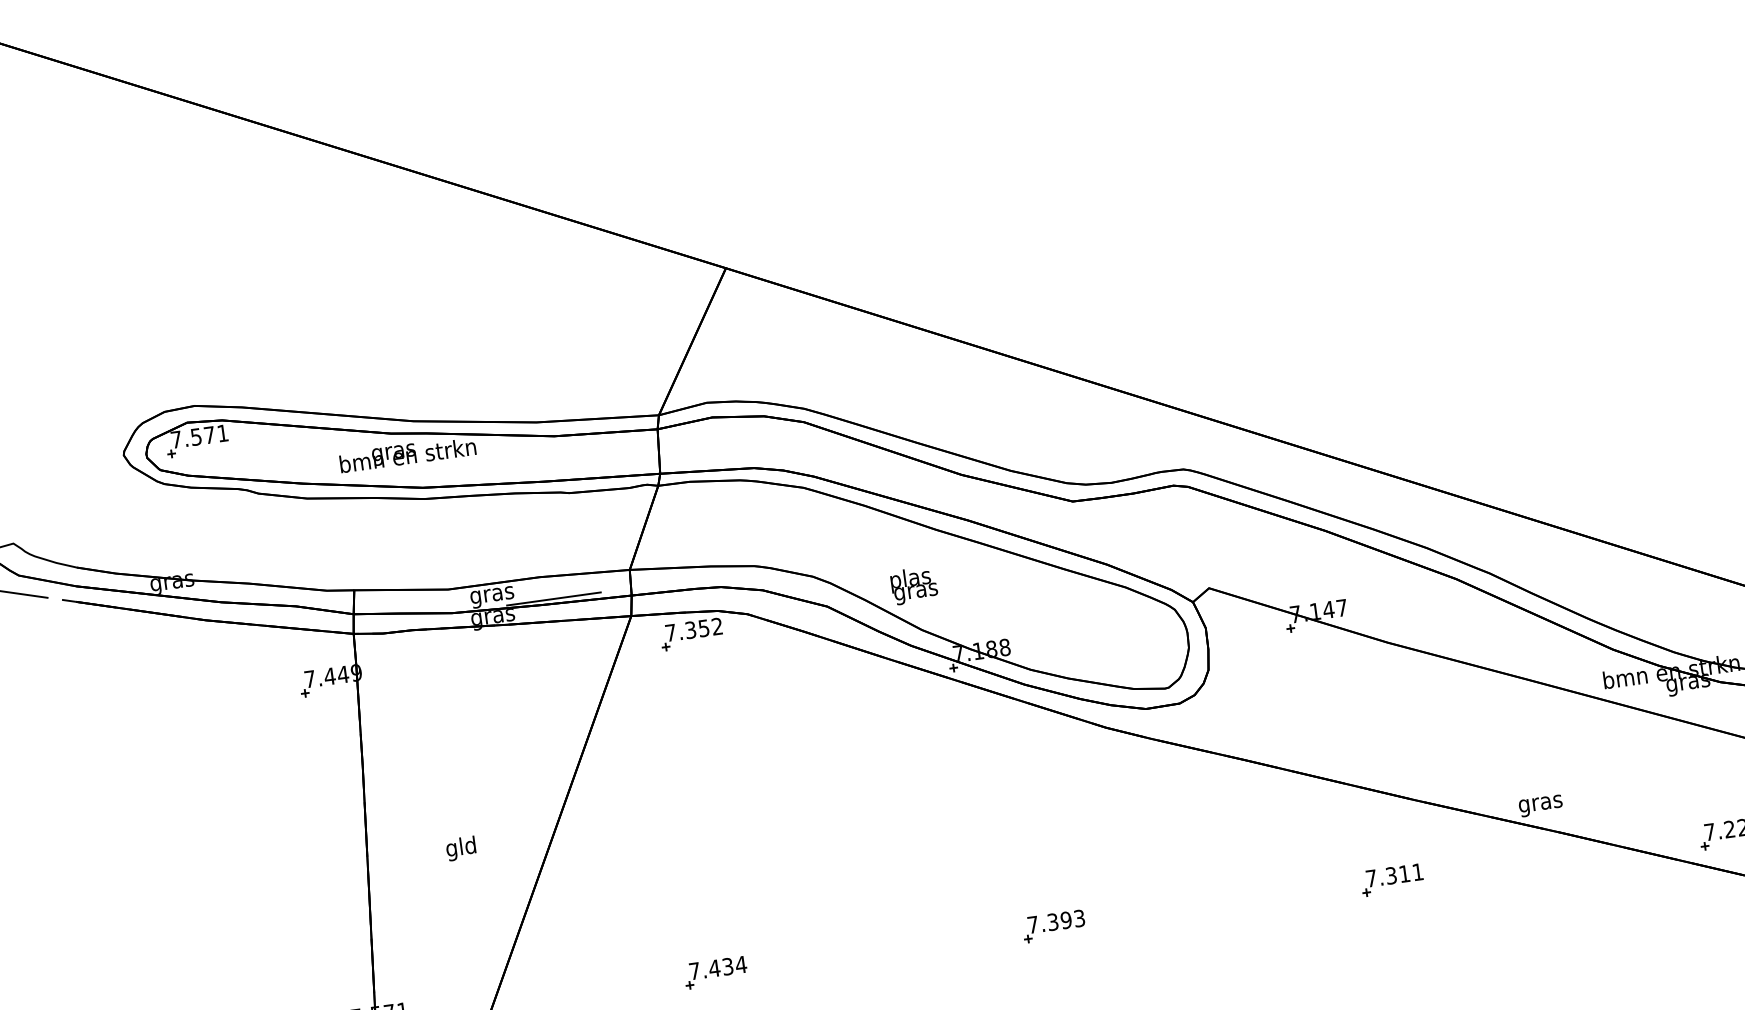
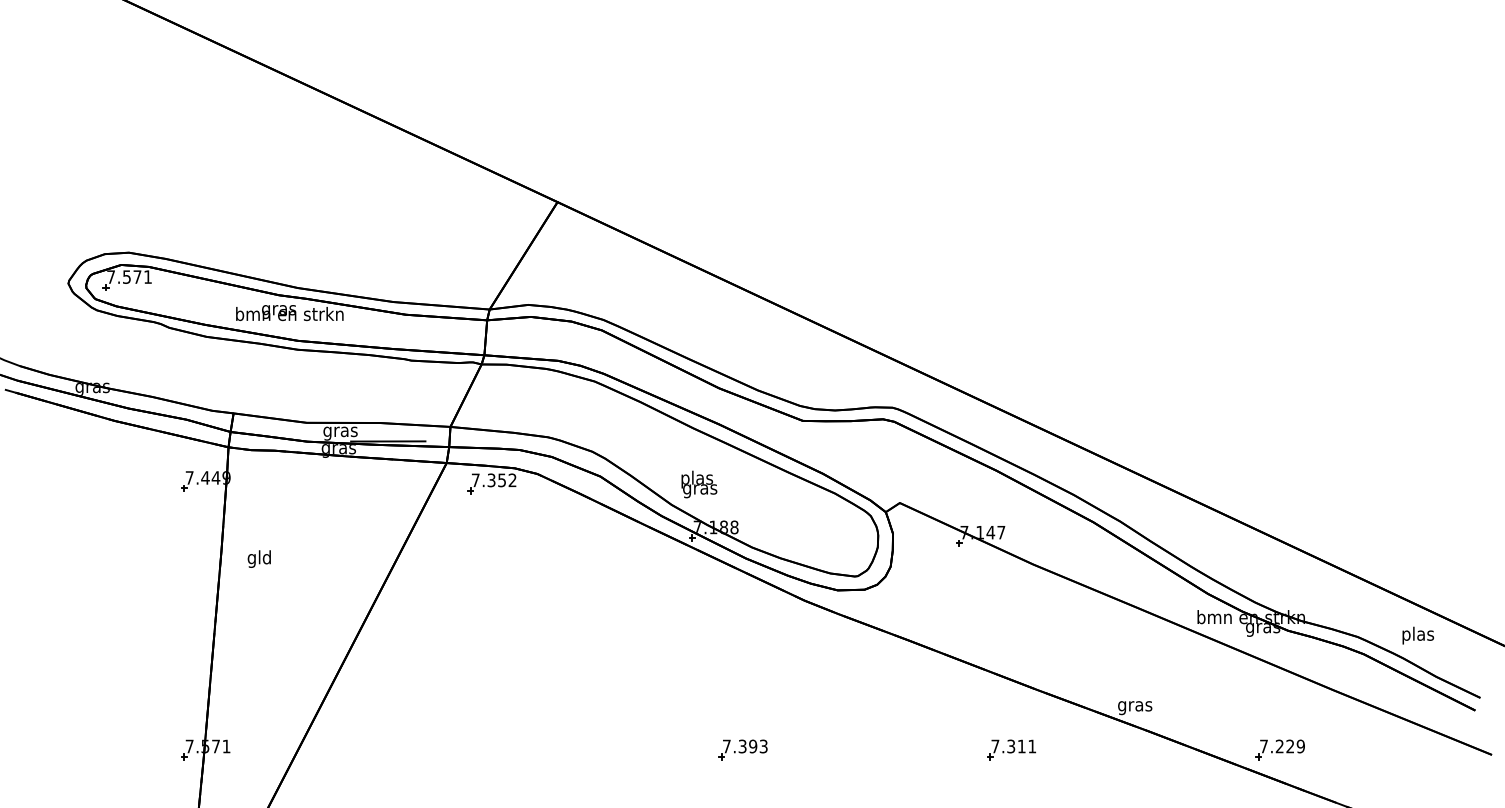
text: (914, 585) -> (699, 484), moved
text: (460, 848) -> (258, 558), moved
part: (715, 972) -> (474, 749), removed

